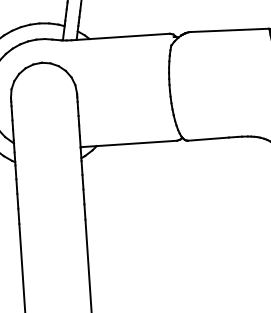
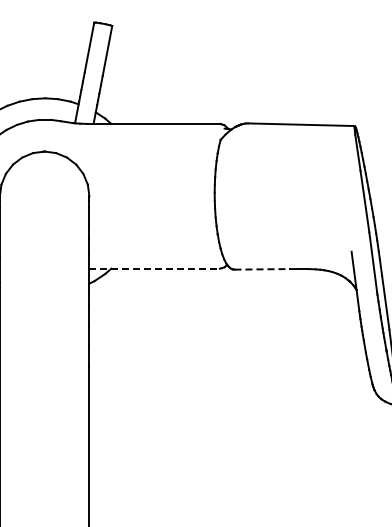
line: (208, 139) -> (262, 269), solid -> dashed
line: (129, 143) -> (155, 268), solid -> dashed

